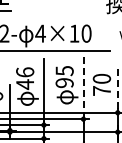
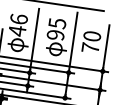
line: (117, 86) -> (106, 45), dashed -> solid
line: (83, 87) -> (73, 42), dashed -> solid

